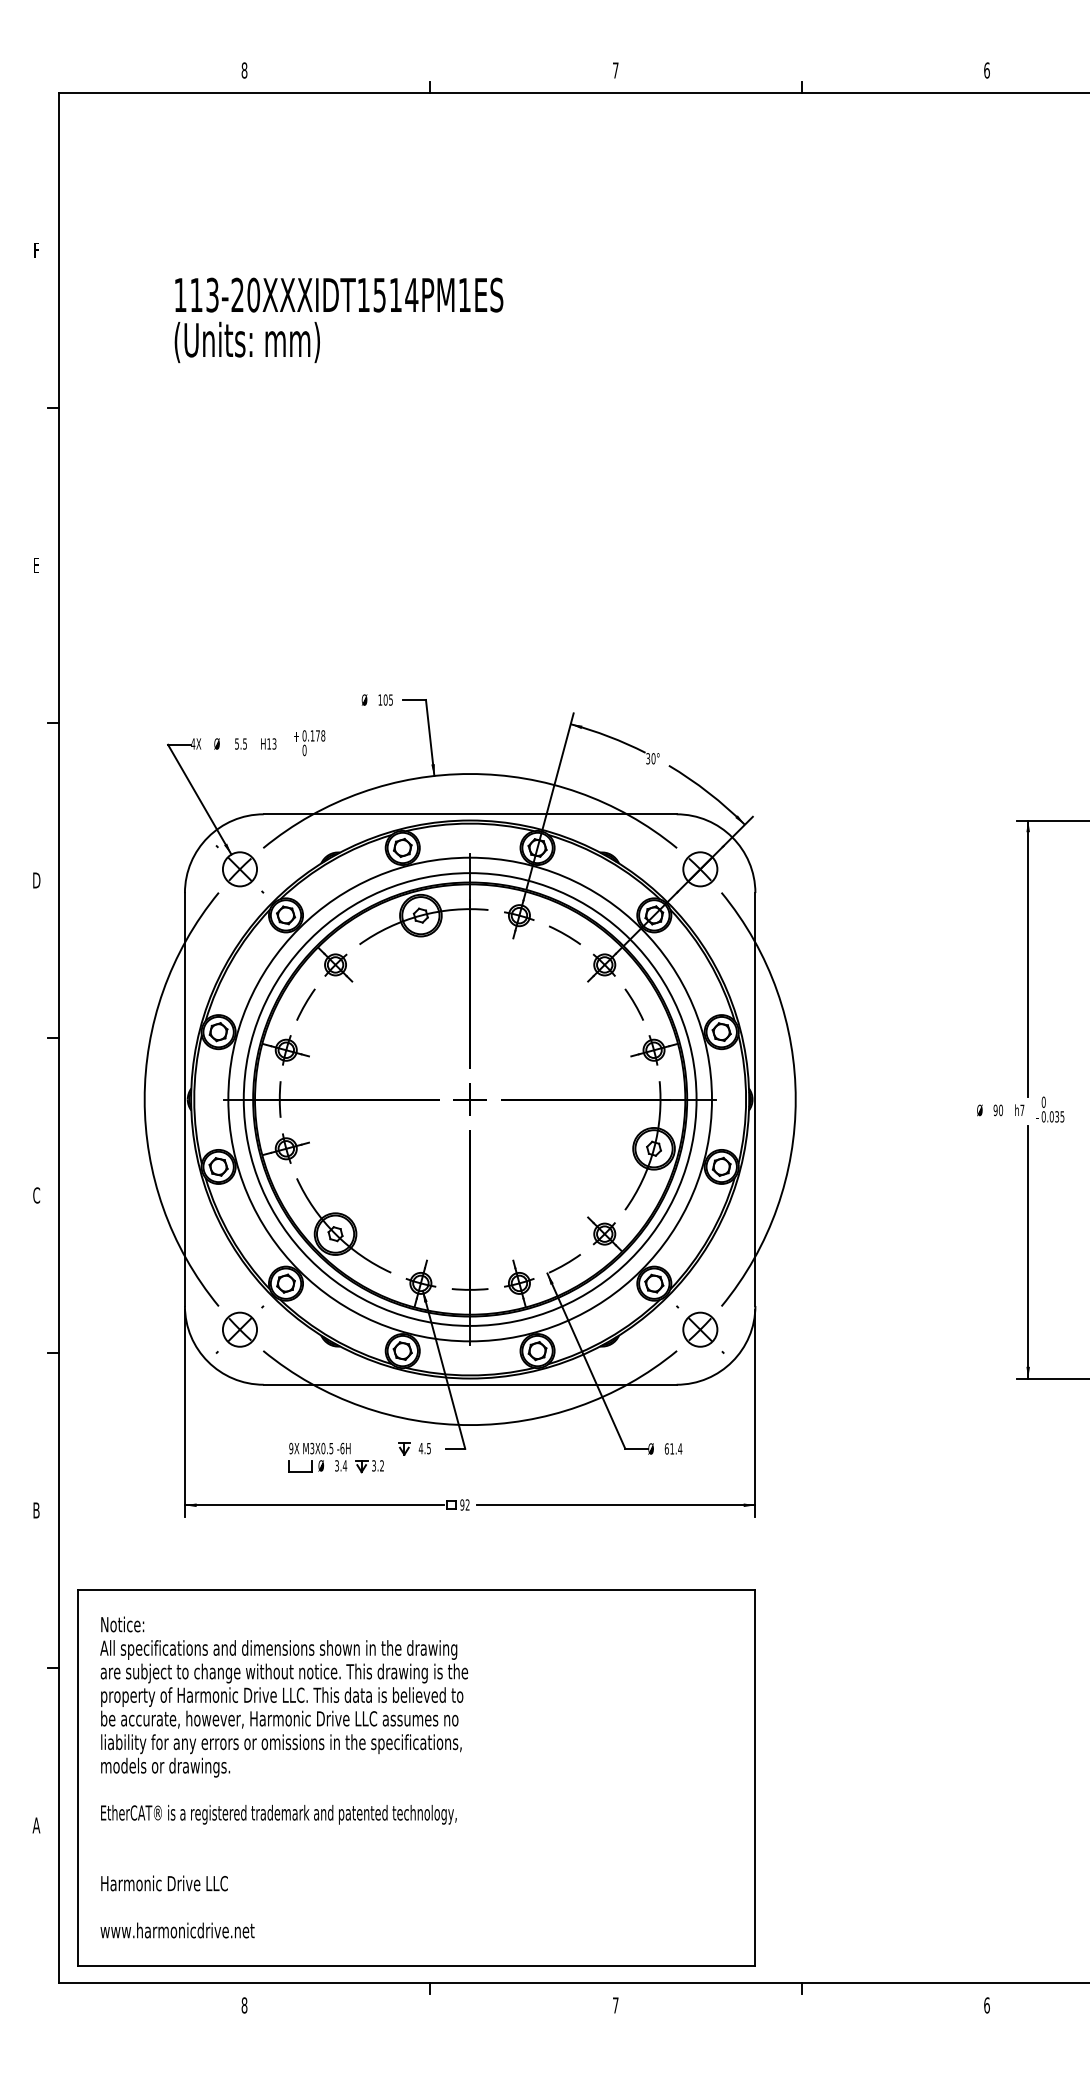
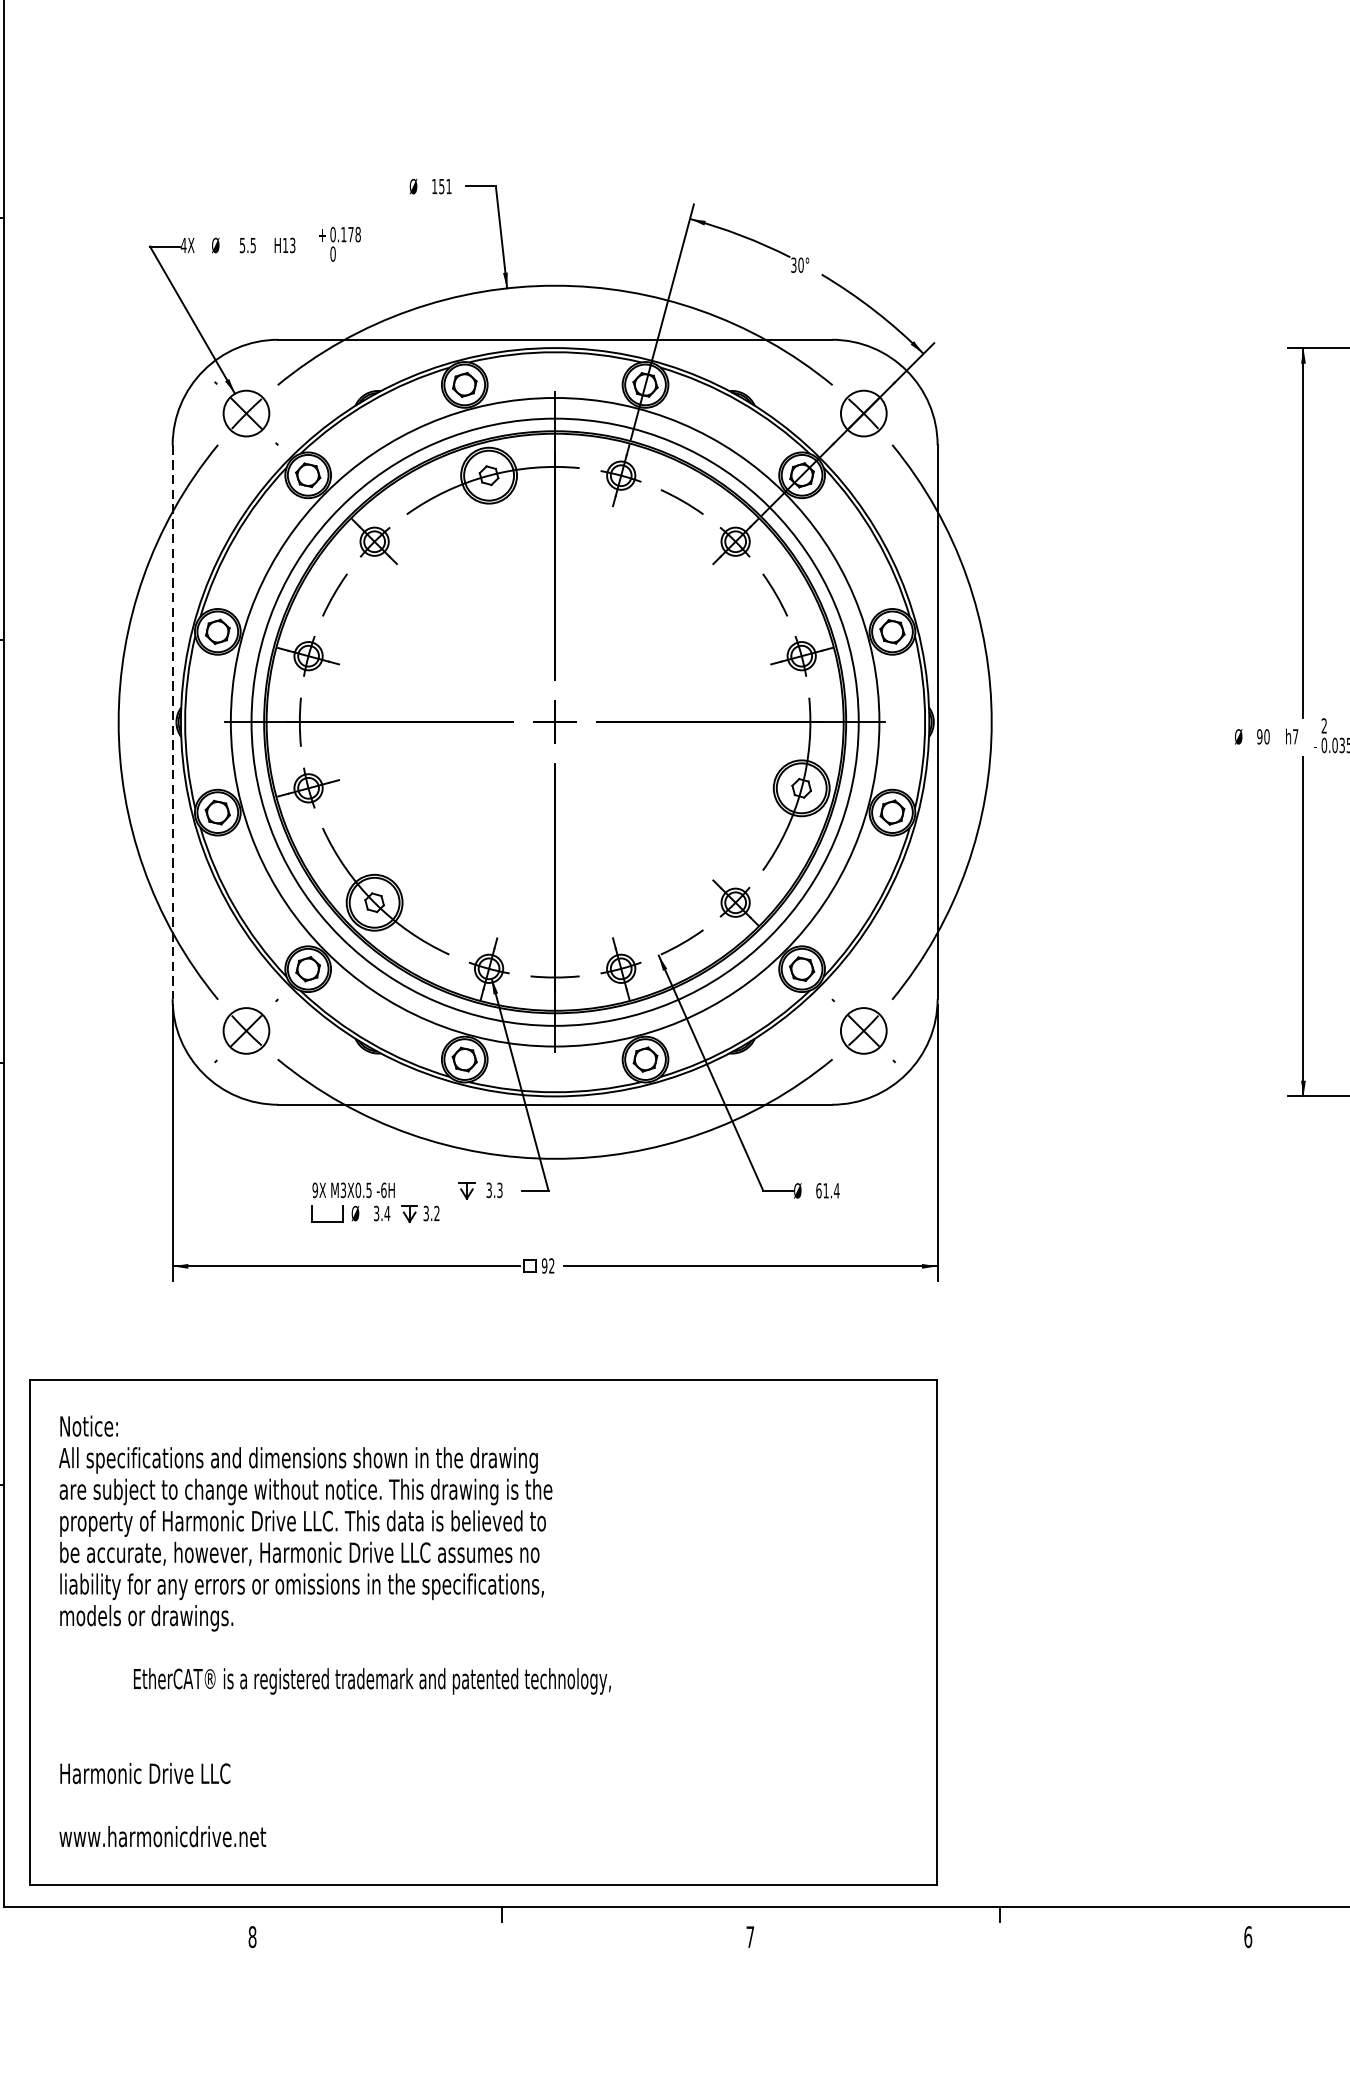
text: (387, 699) -> (444, 185), 105 -> 151
line: (184, 1100) -> (172, 723), solid -> dashed
text: (1043, 1101) -> (1323, 724), 0 -> 2
text: (424, 1448) -> (493, 1190), 4.5 -> 3.3
text: (278, 1814) -> (371, 1681), moved

